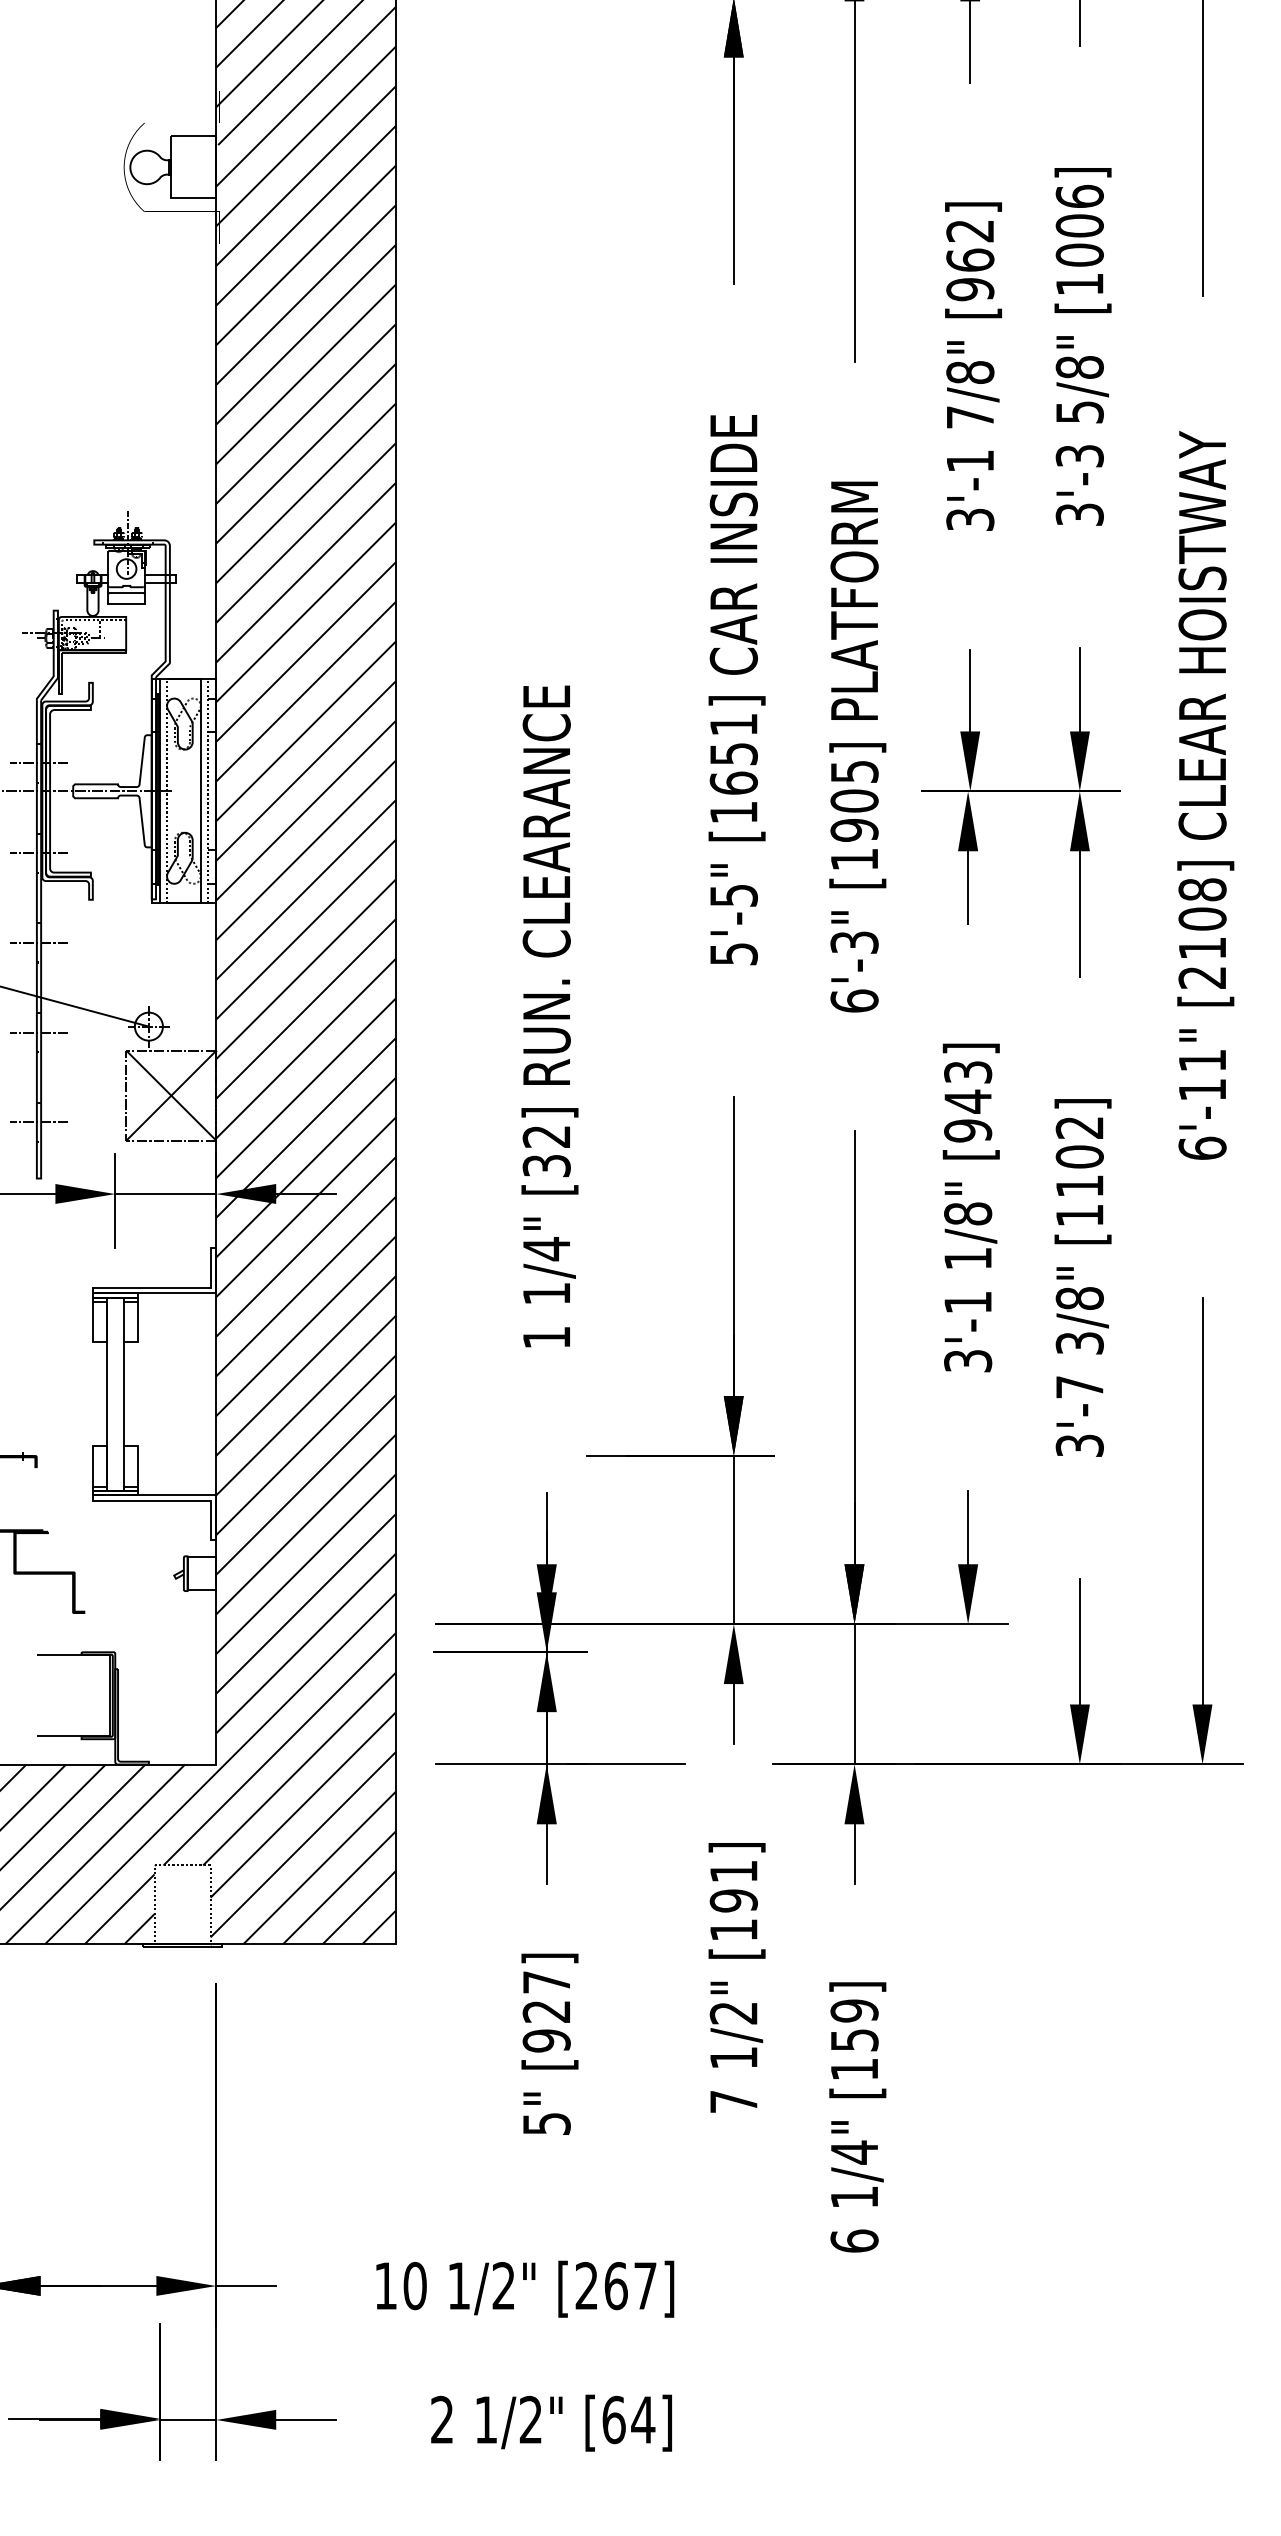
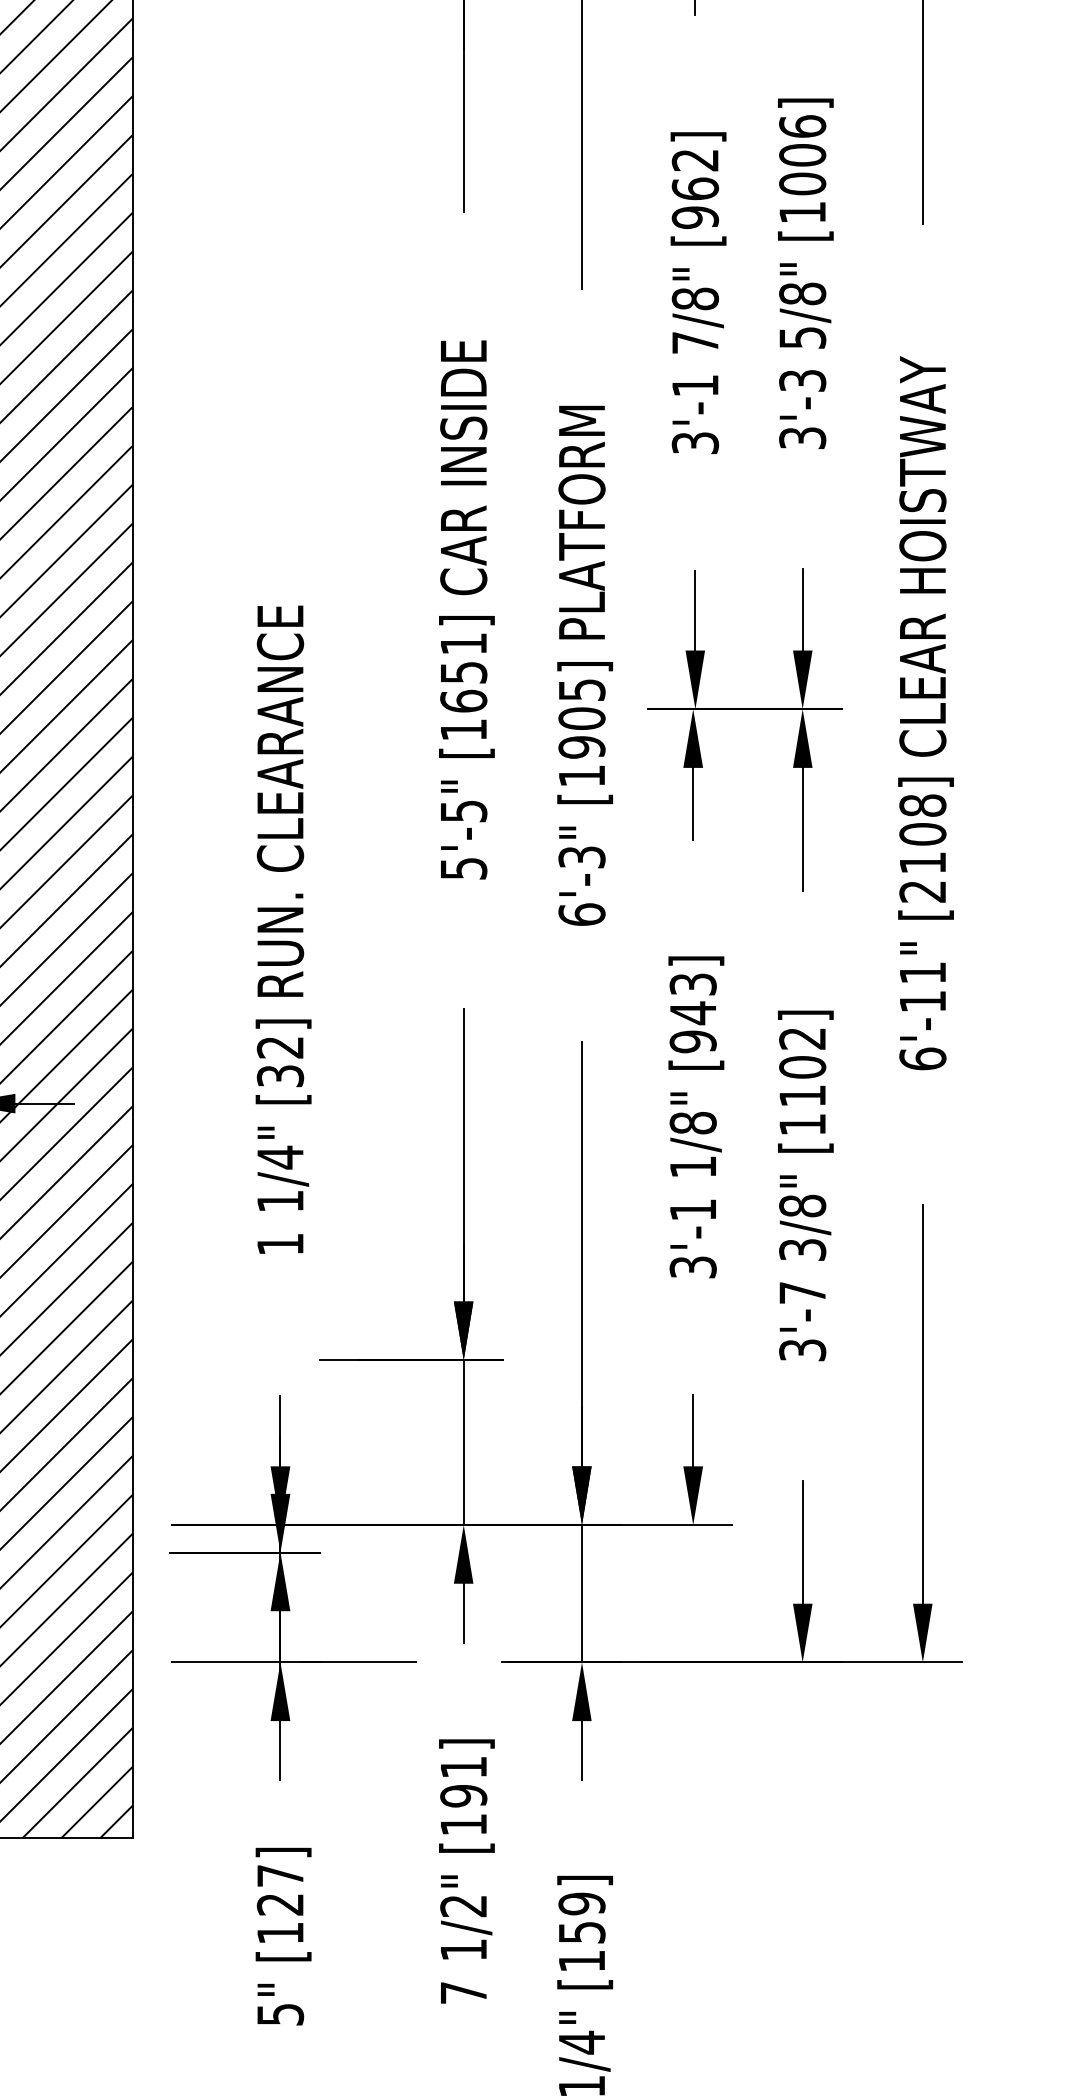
text: (546, 2040) -> (280, 1932), [927] -> [127]

